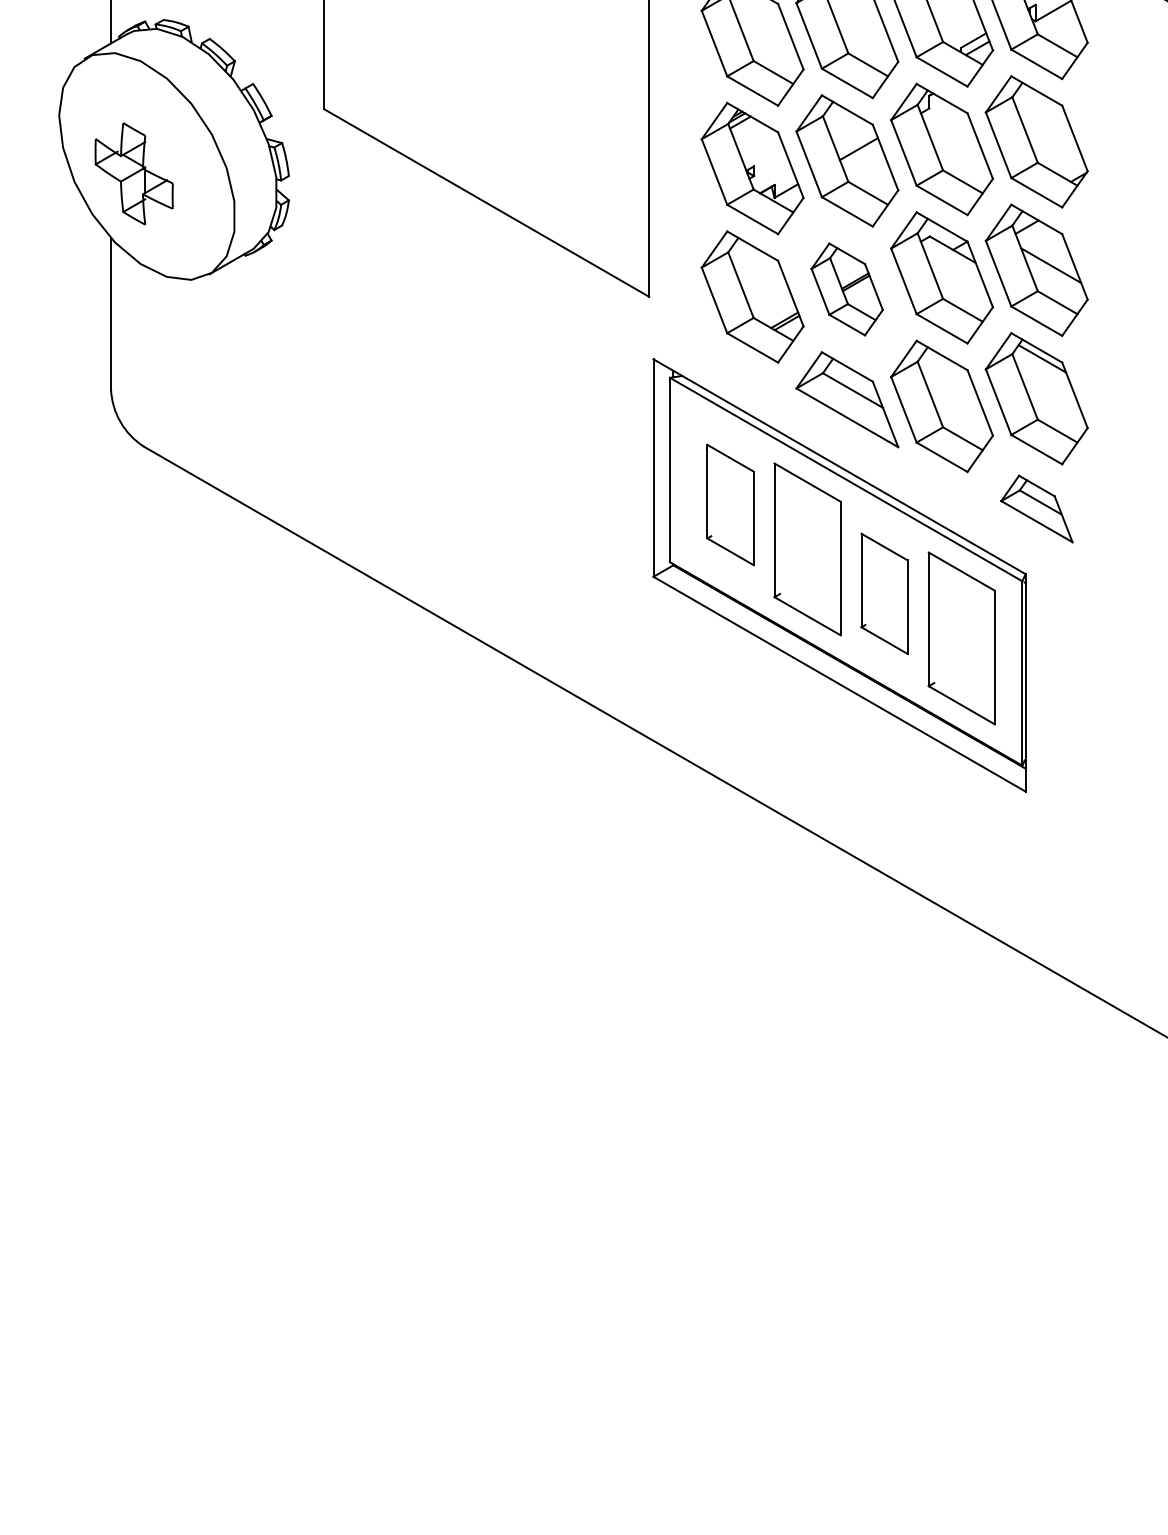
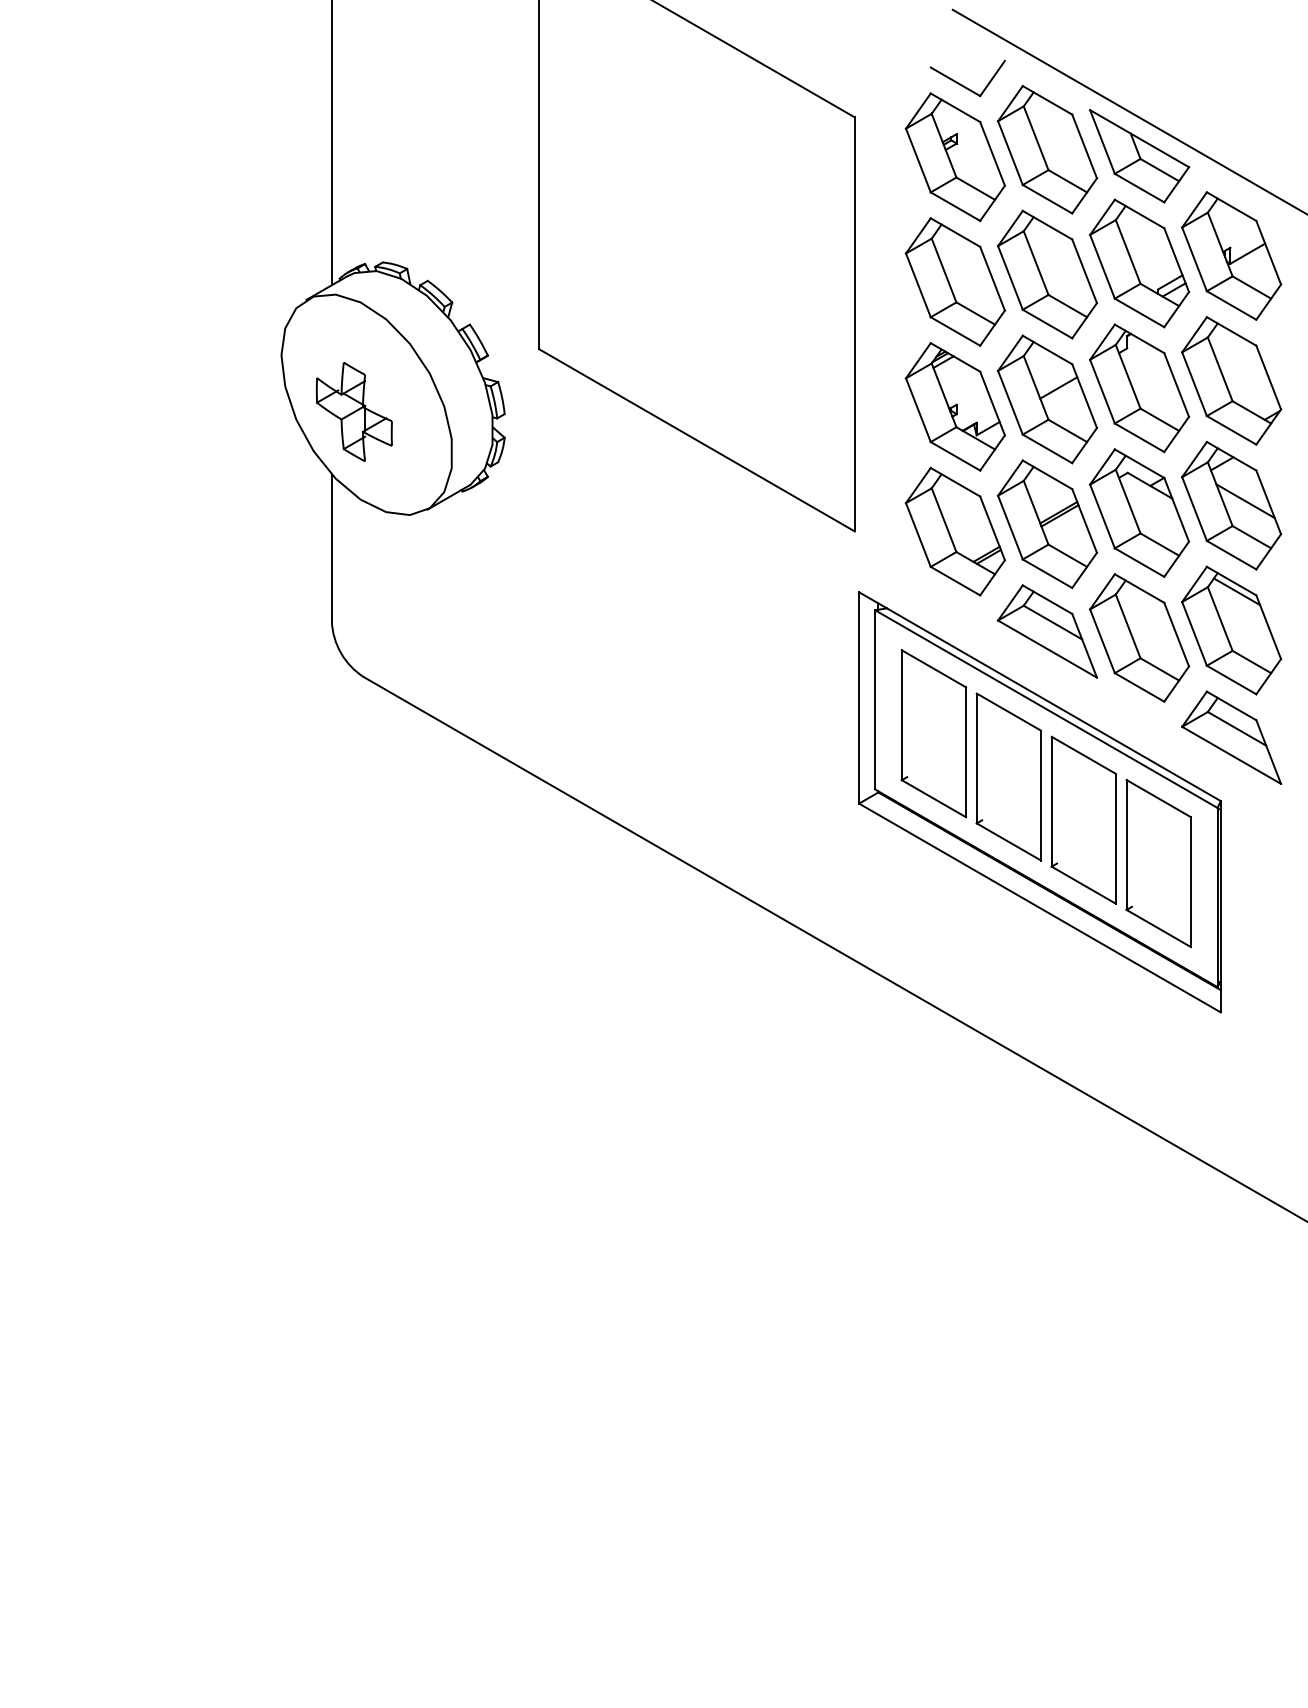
part: (846, 289) -> (1046, 524), size x1.43
part: (730, 504) -> (933, 733), size x1.43
part: (1036, 508) -> (1231, 737), size x1.43
part: (884, 593) -> (1083, 819), size x1.43

